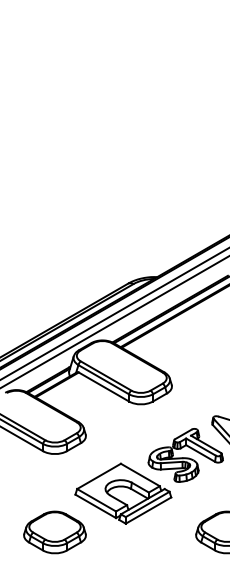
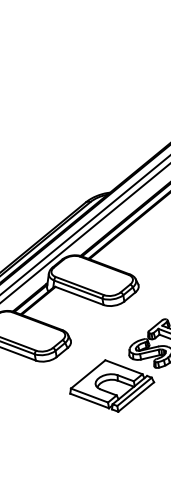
part: (54, 532) -> (57, 429), removed

